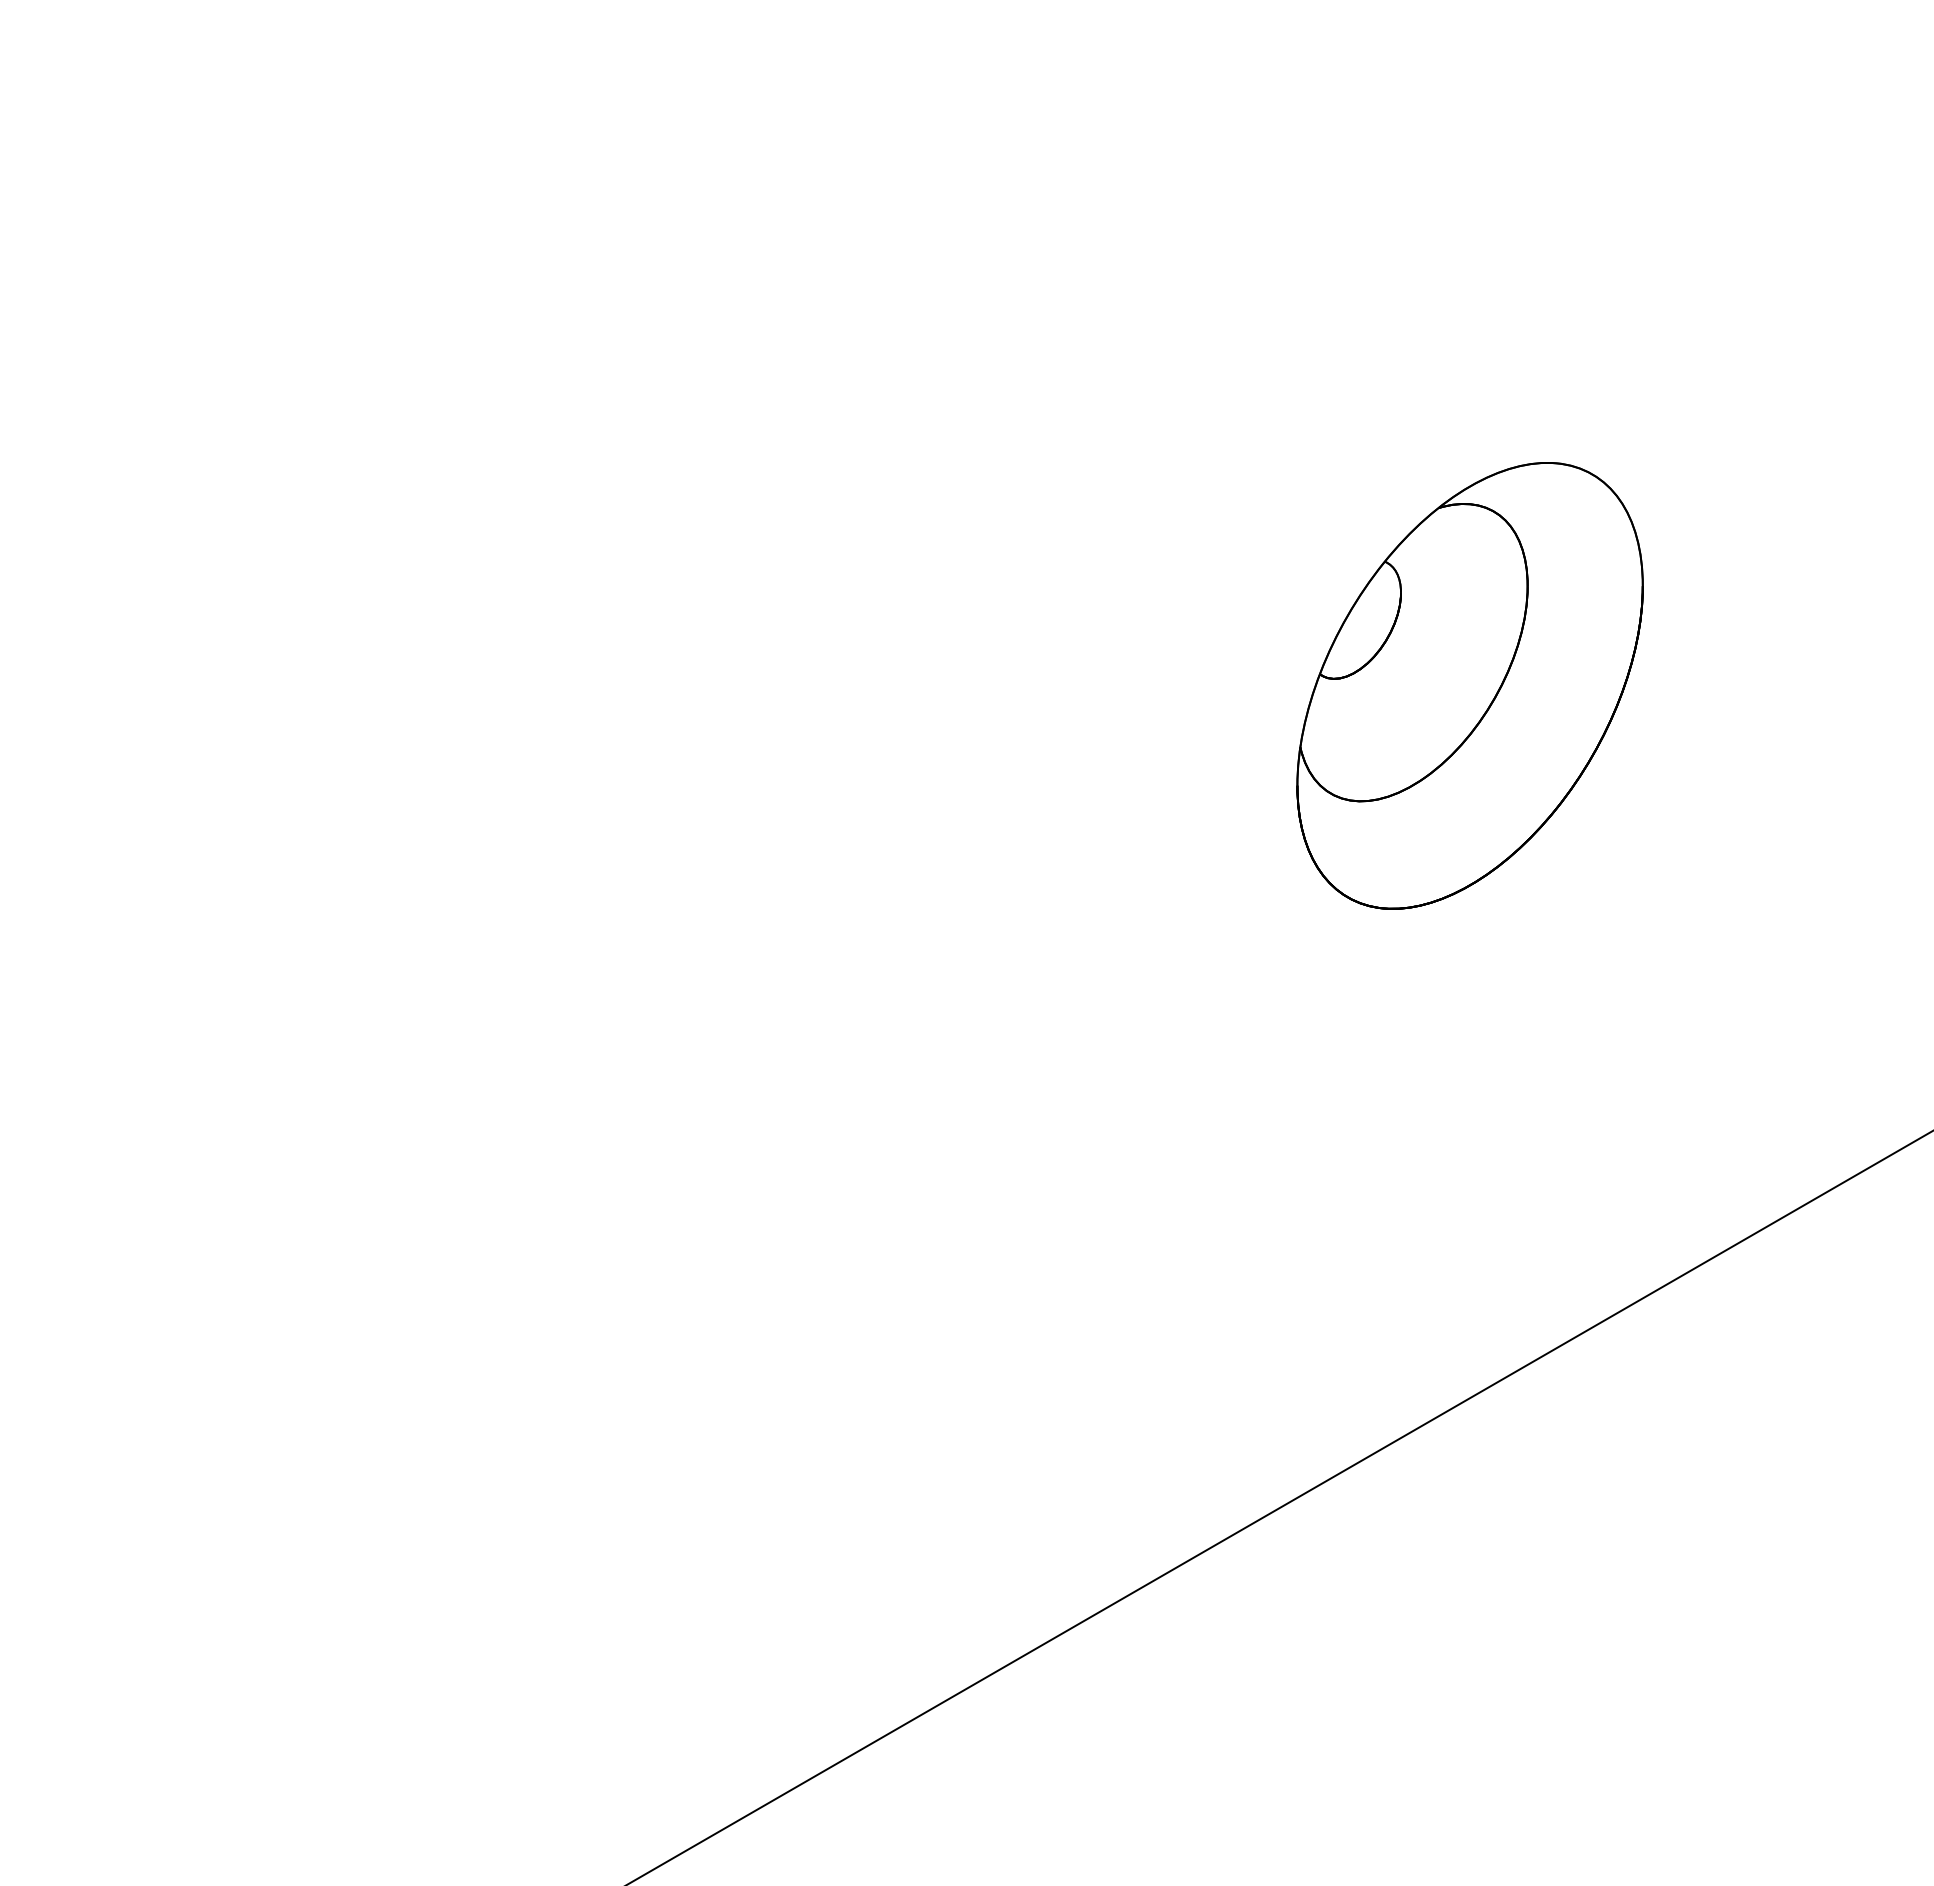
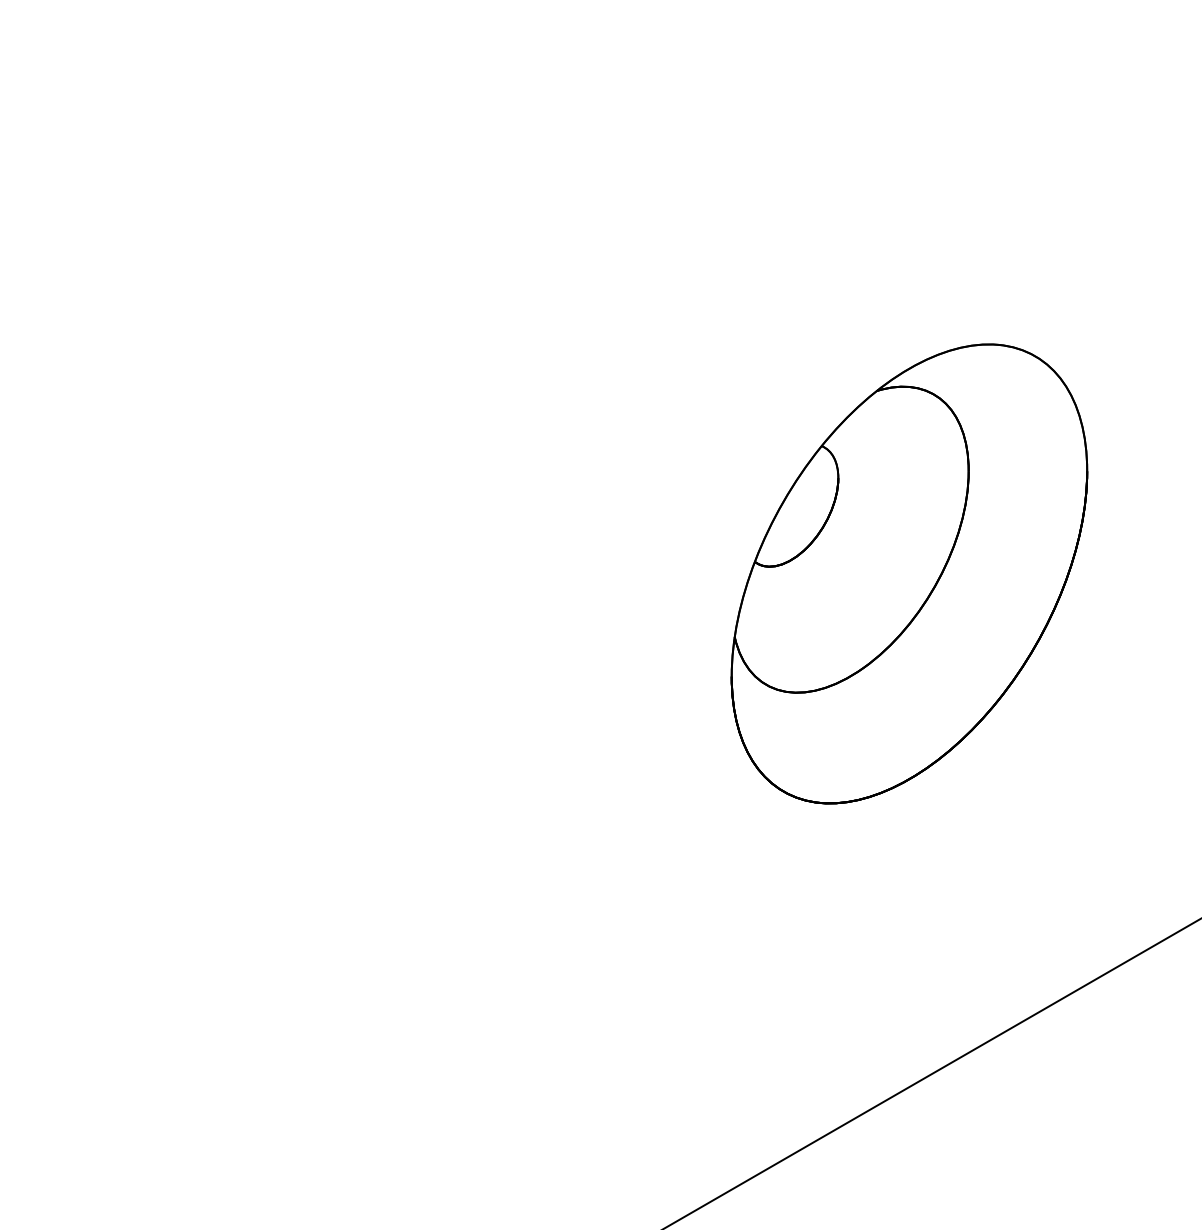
part: (1469, 685) -> (908, 573), size x1.43

